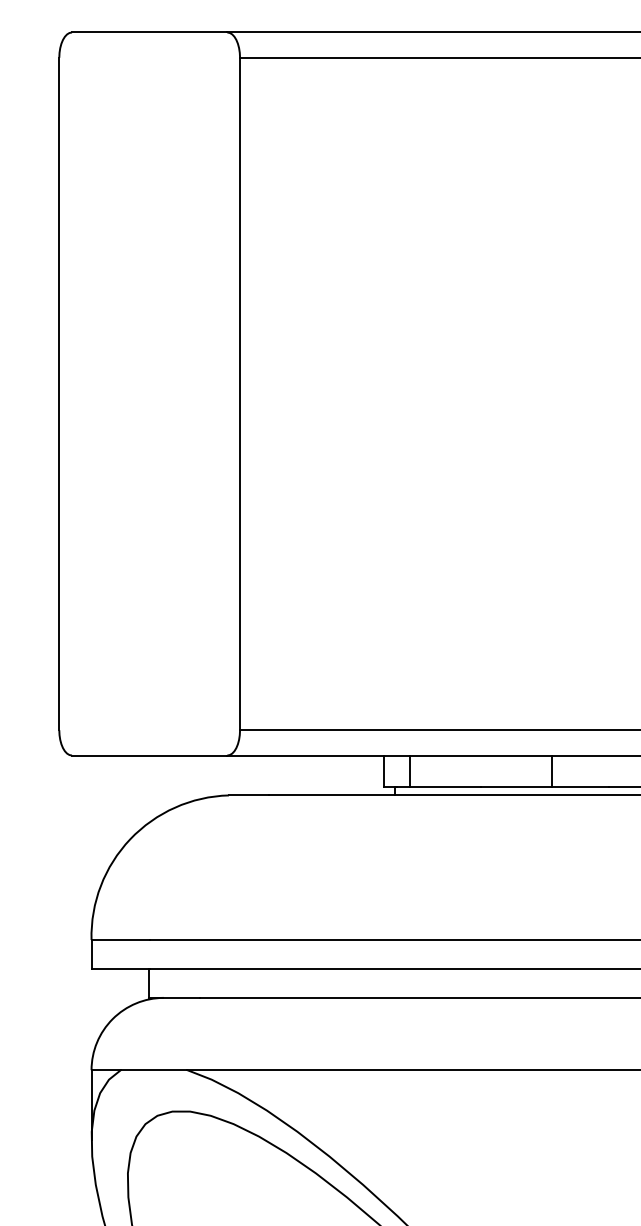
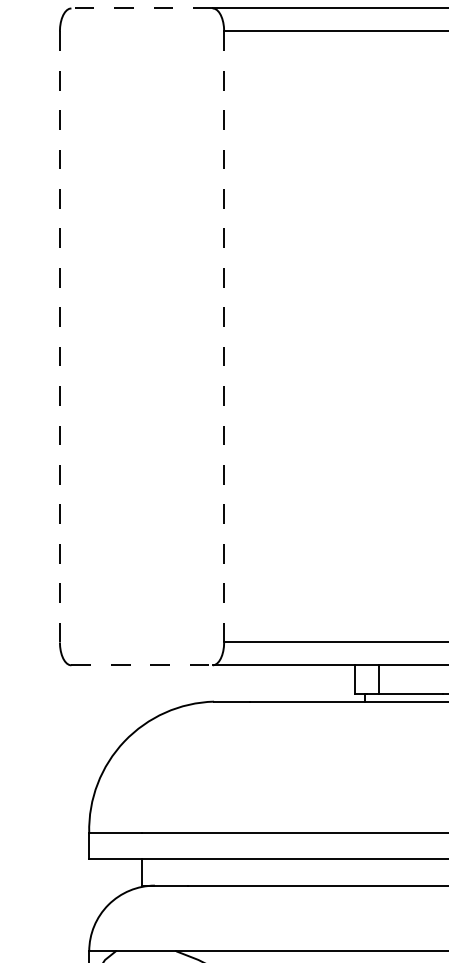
line: (149, 32) -> (141, 8), solid -> dashed
line: (240, 393) -> (224, 336), solid -> dashed
line: (59, 394) -> (60, 337), solid -> dashed
line: (149, 755) -> (141, 665), solid -> dashed

